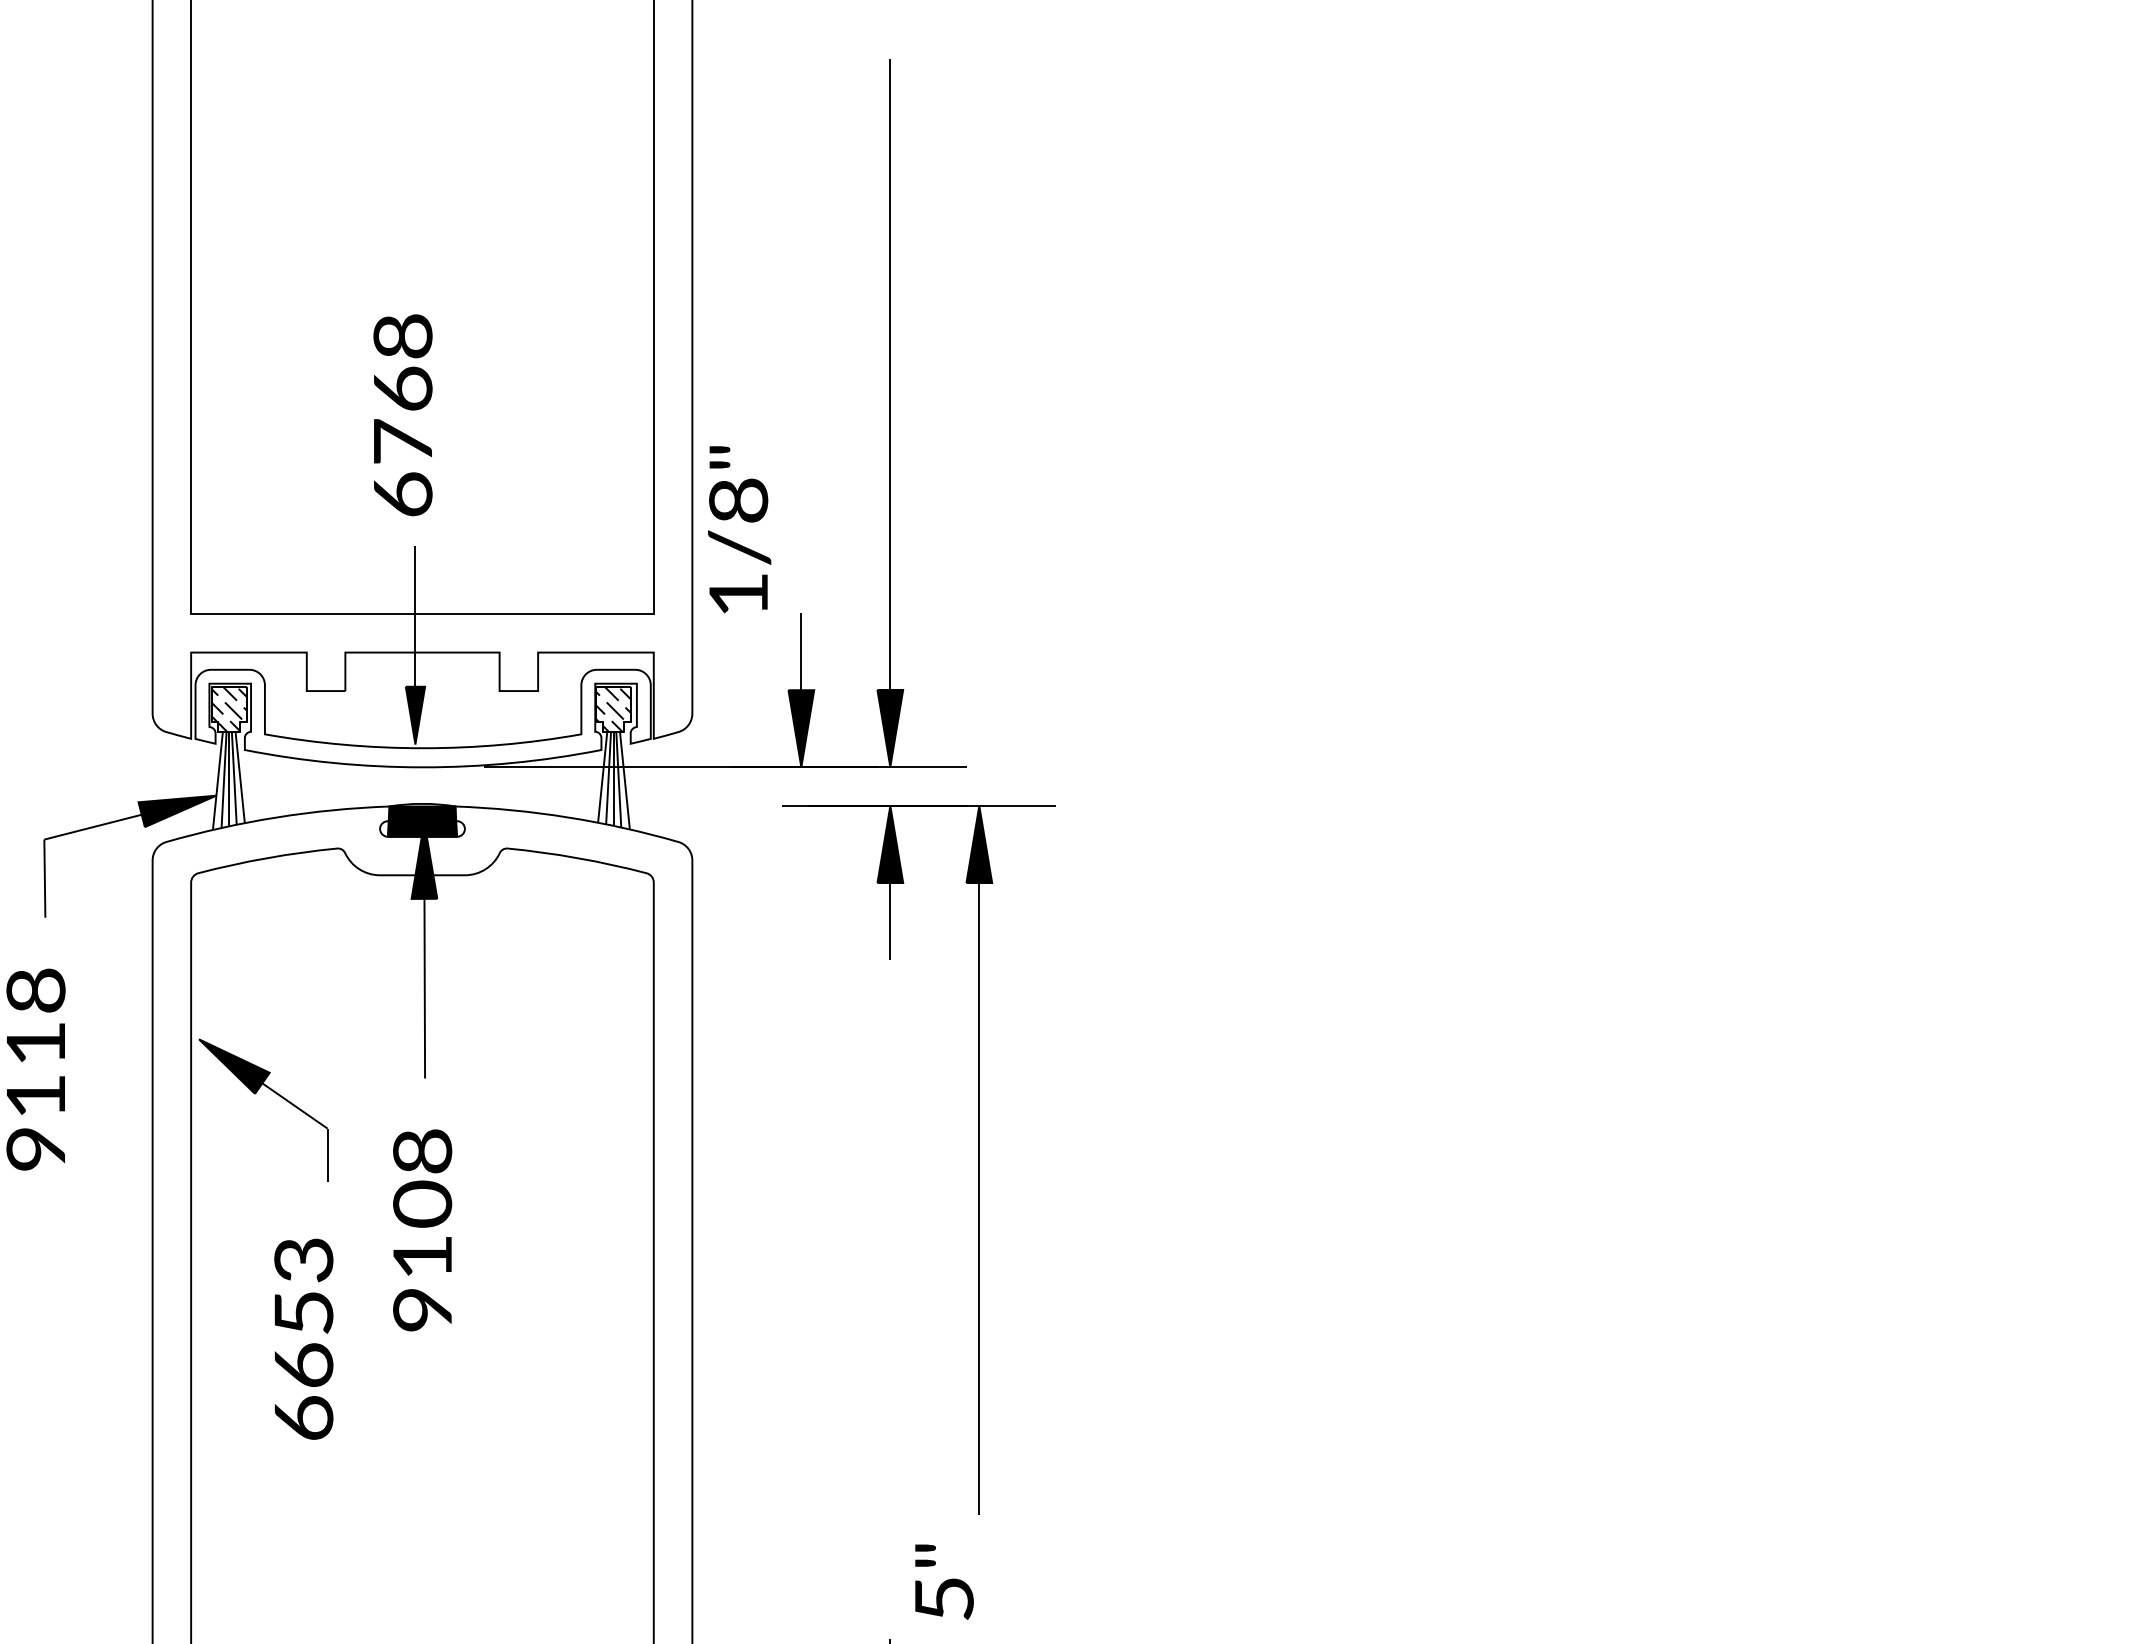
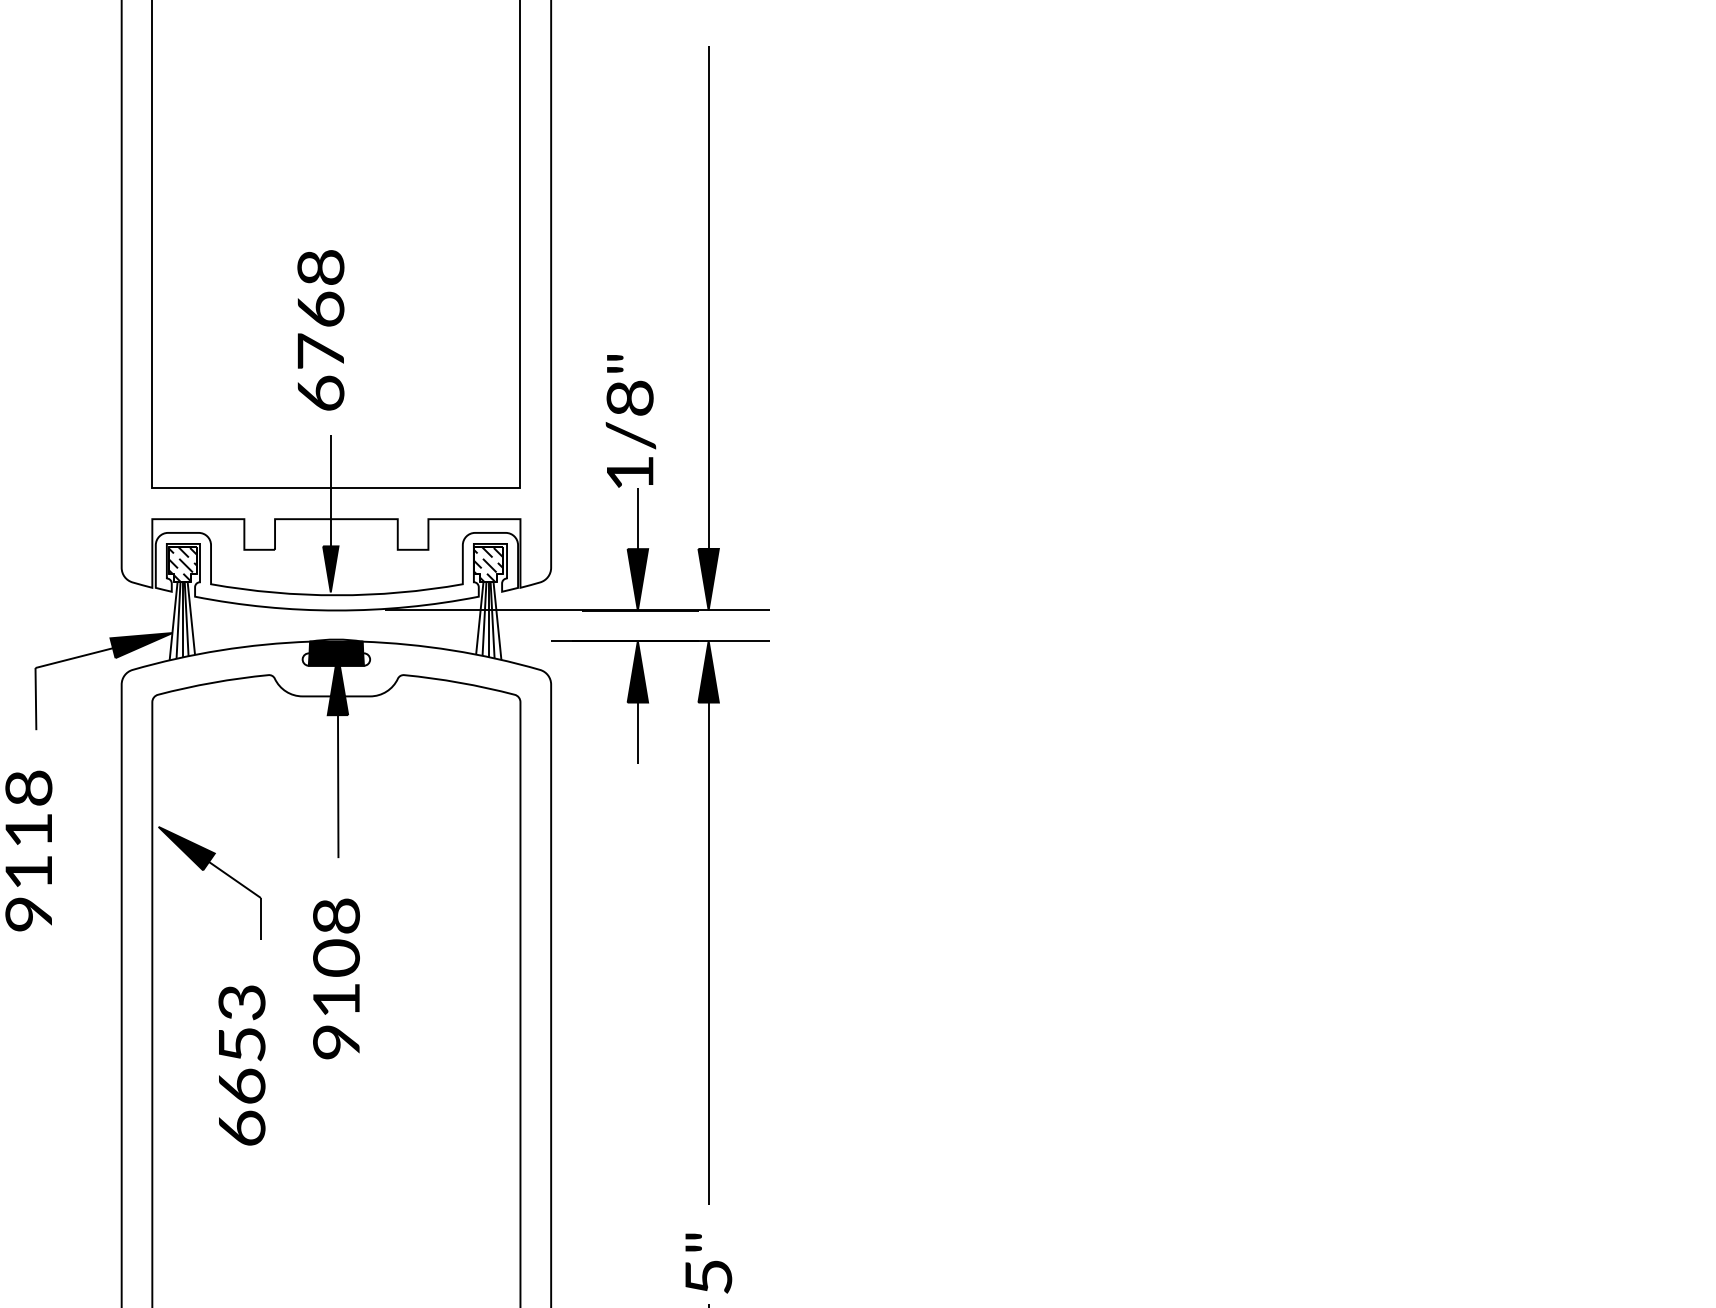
text: (739, 529) -> (630, 421), moved
part: (978, 1159) -> (708, 922), moved
text: (944, 1581) -> (708, 1263), moved

